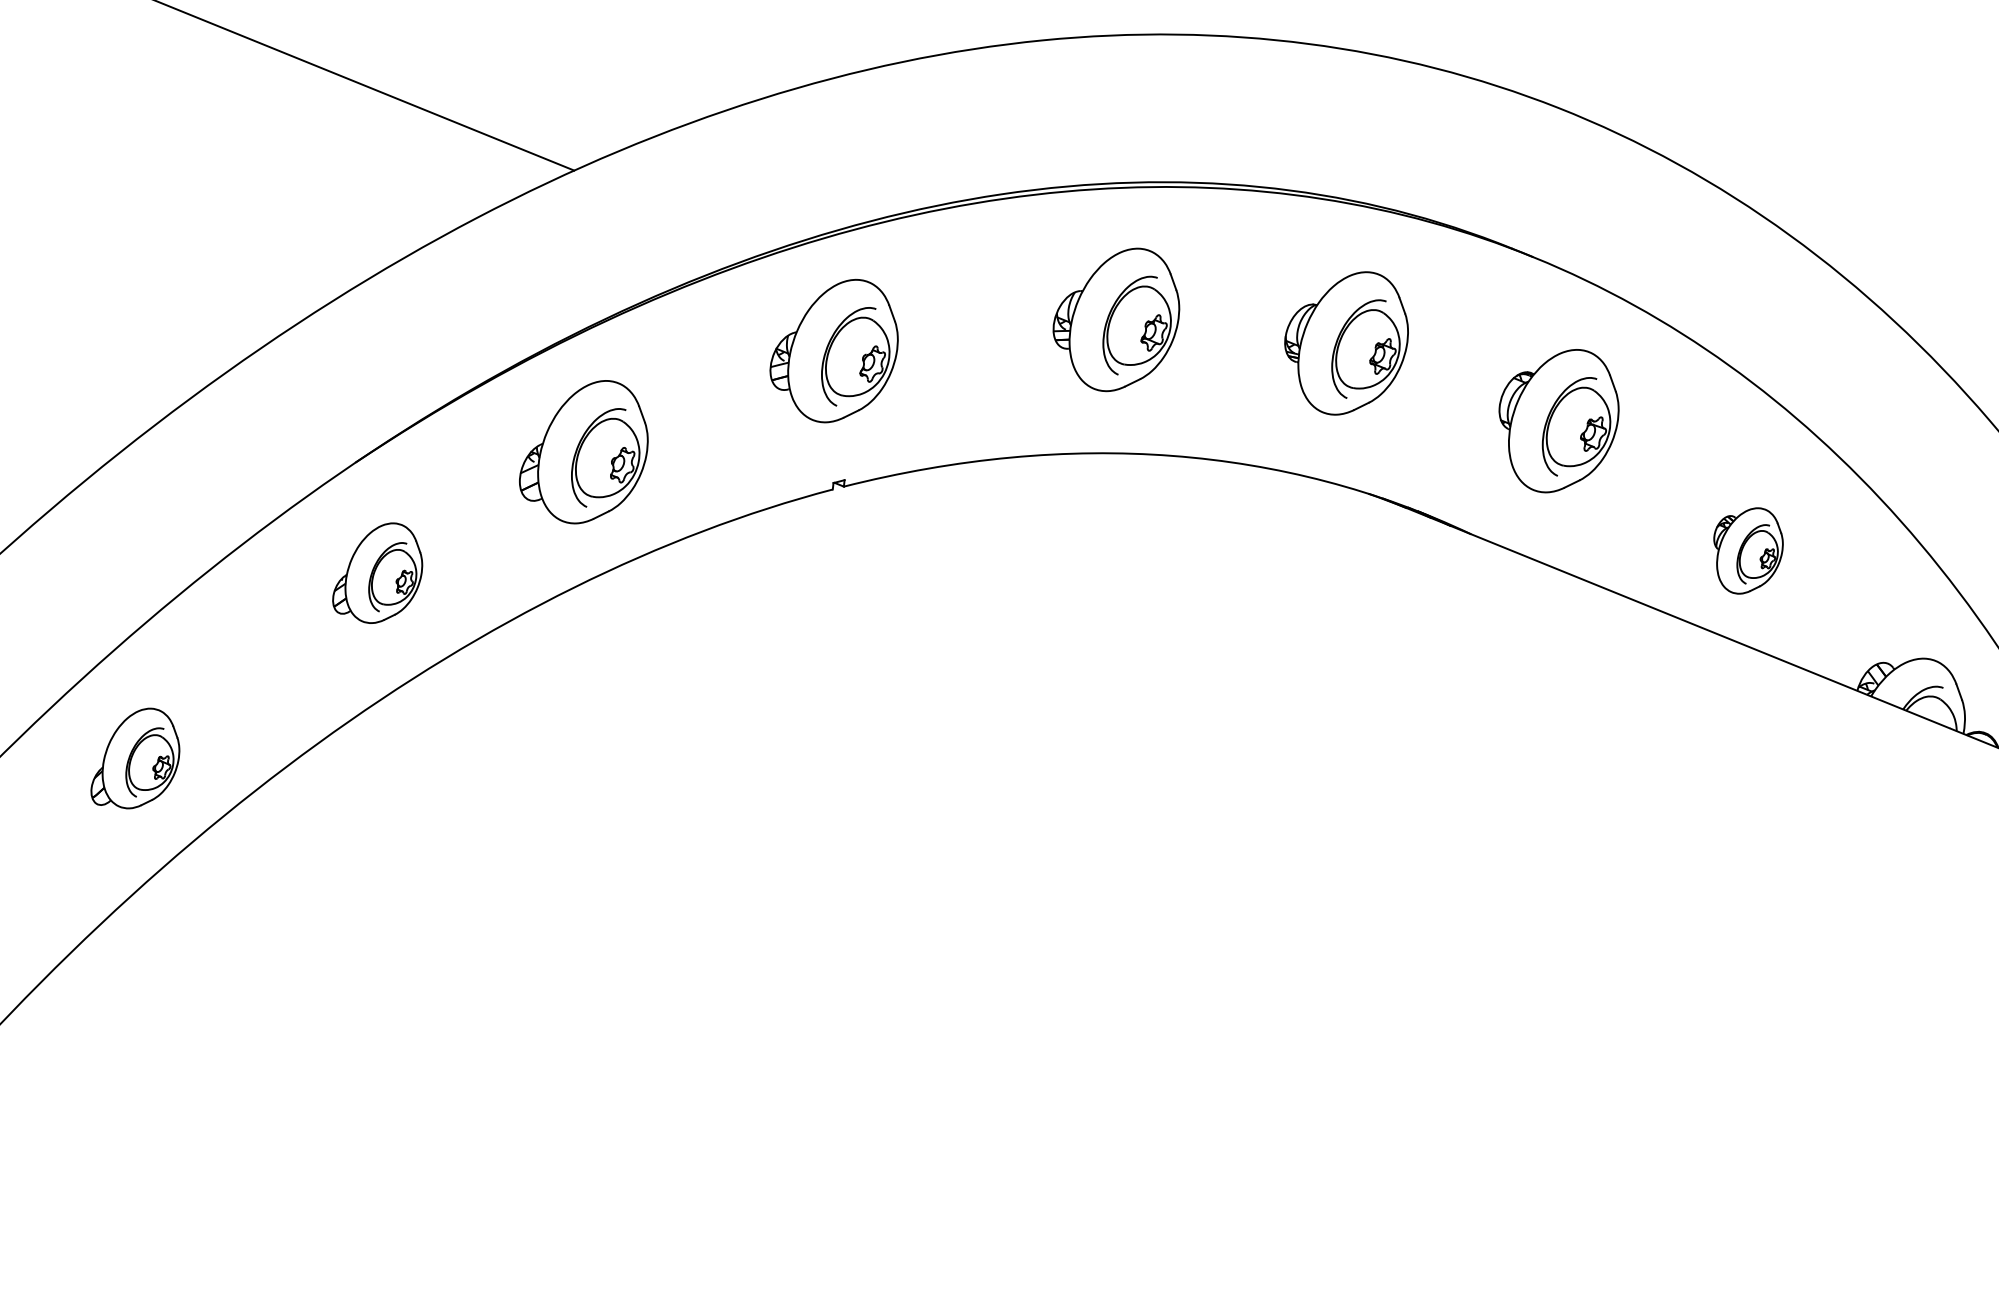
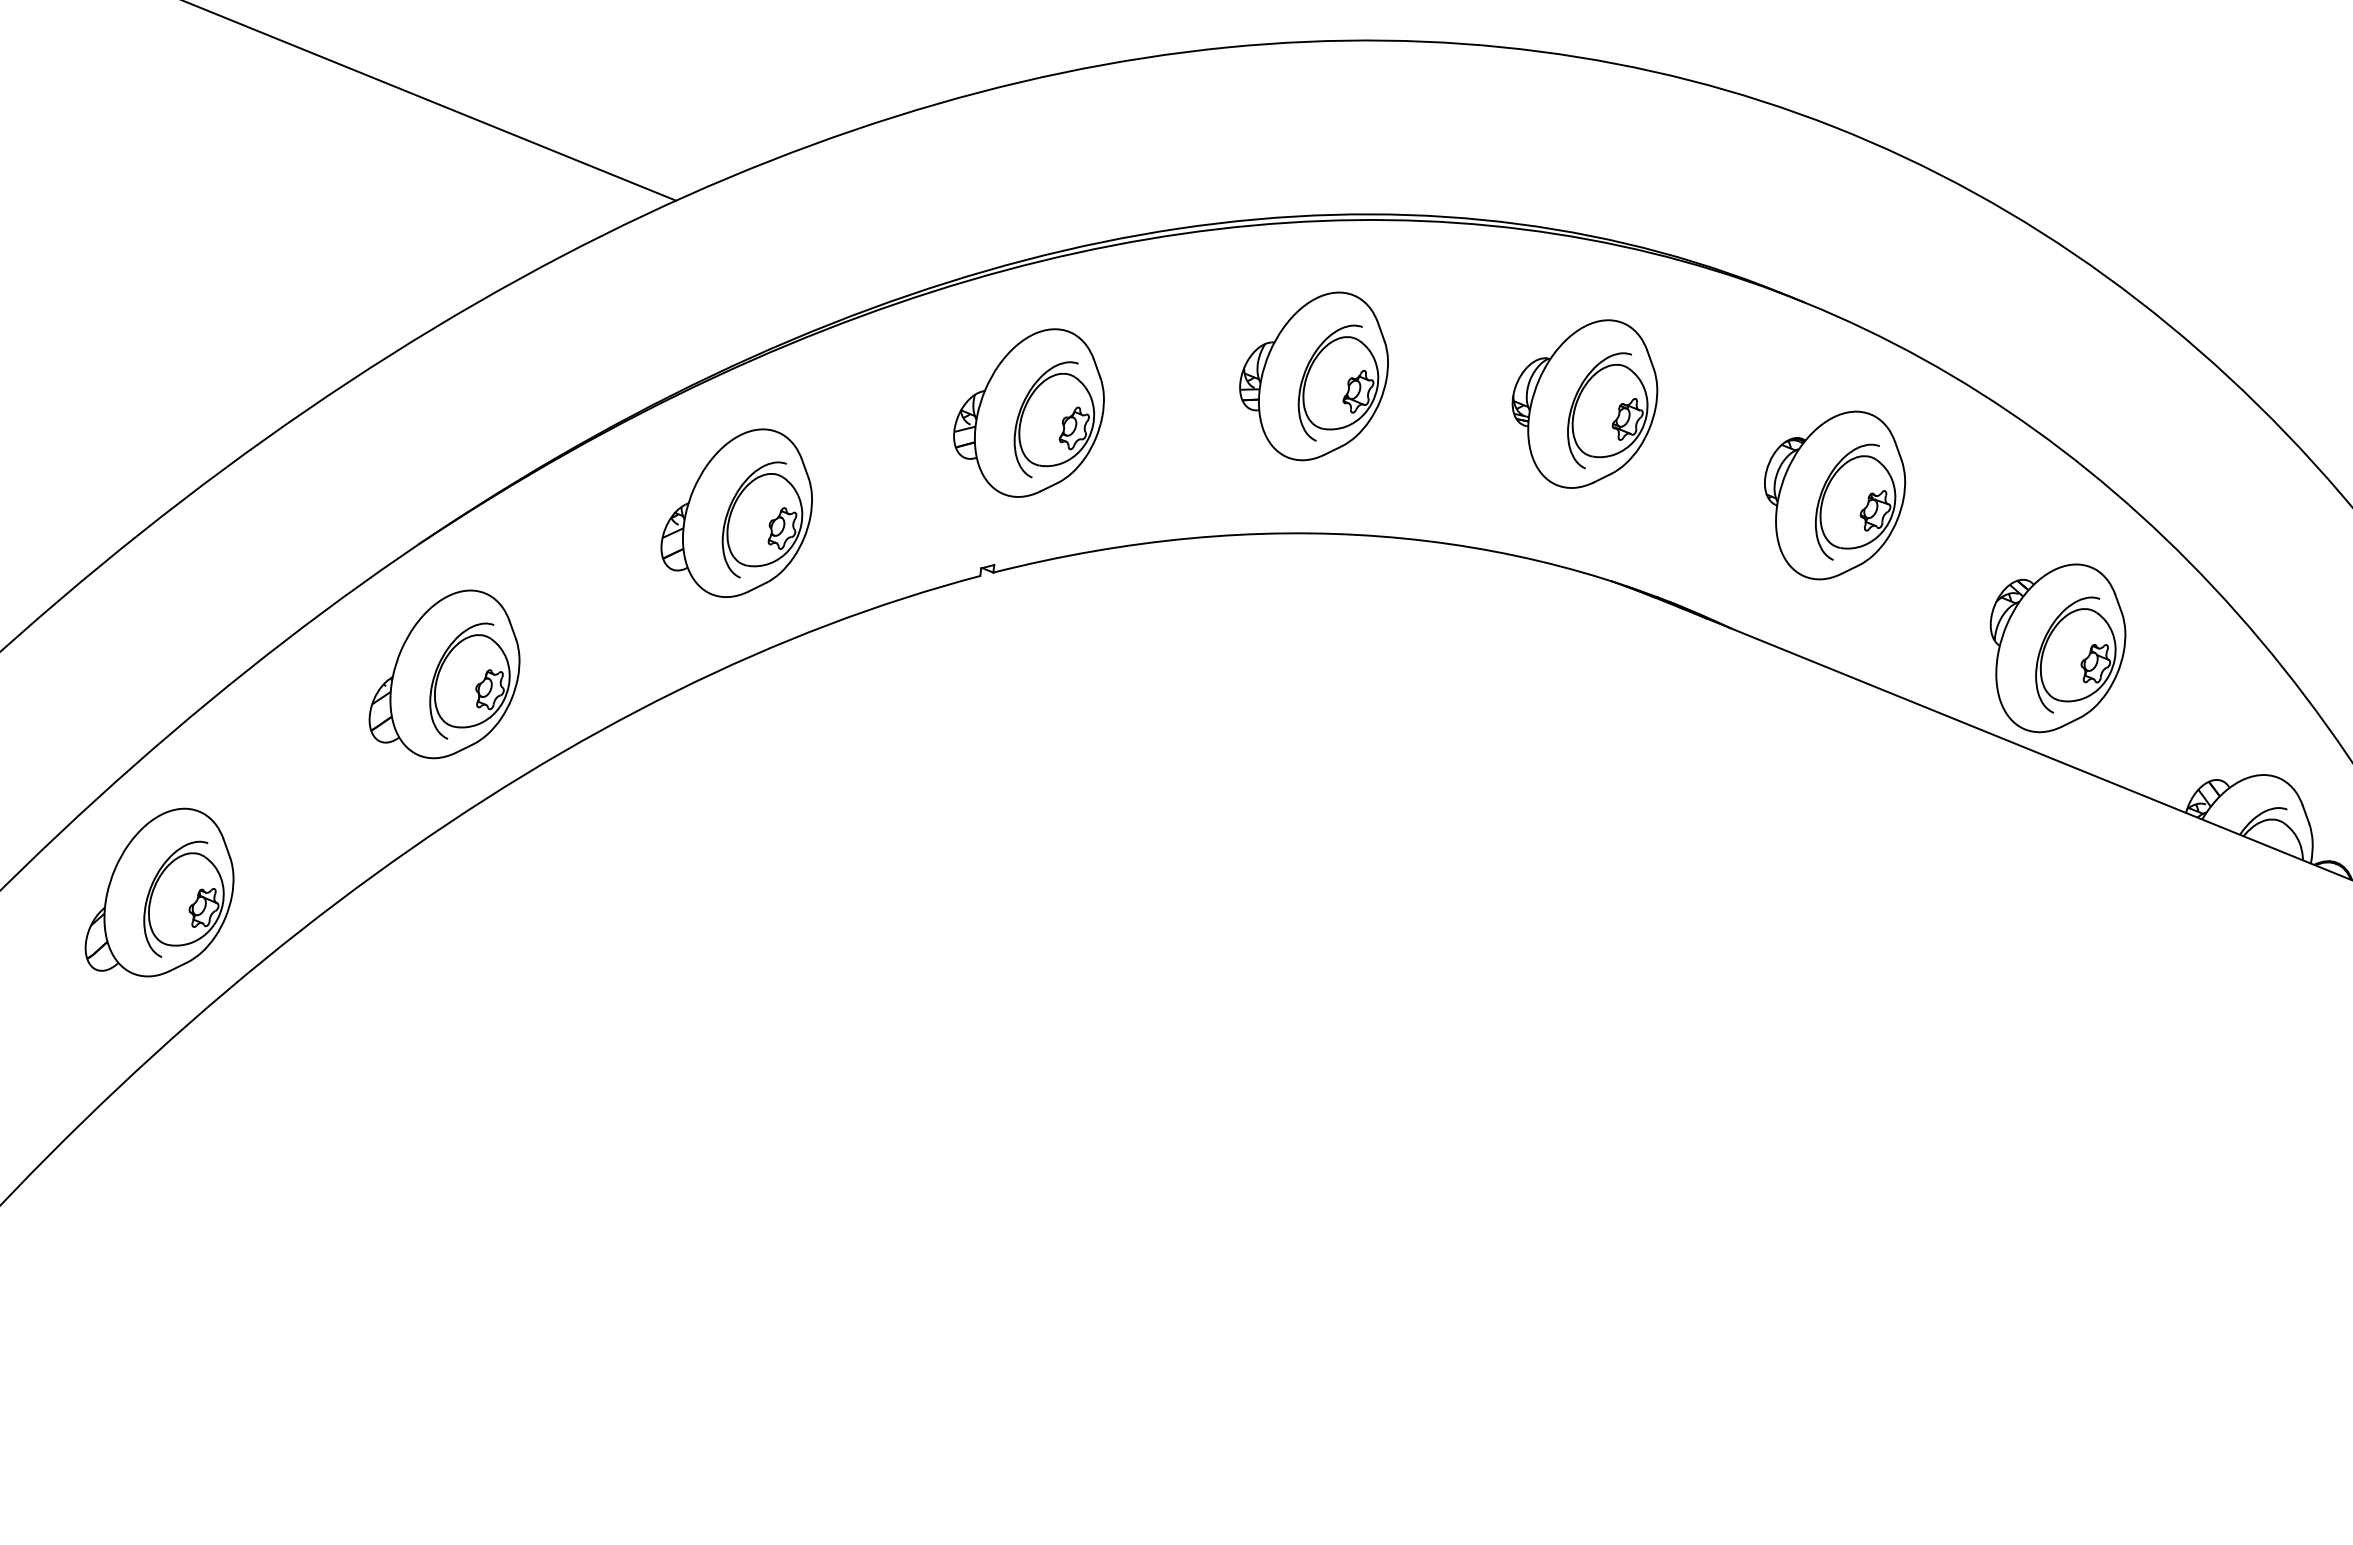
part: (833, 350) -> (1028, 412), moved
part: (583, 452) -> (736, 513), moved
part: (1748, 550) -> (2057, 647), size x1.67
part: (377, 573) -> (444, 674), size x1.43
part: (135, 758) -> (159, 892), size x1.43

